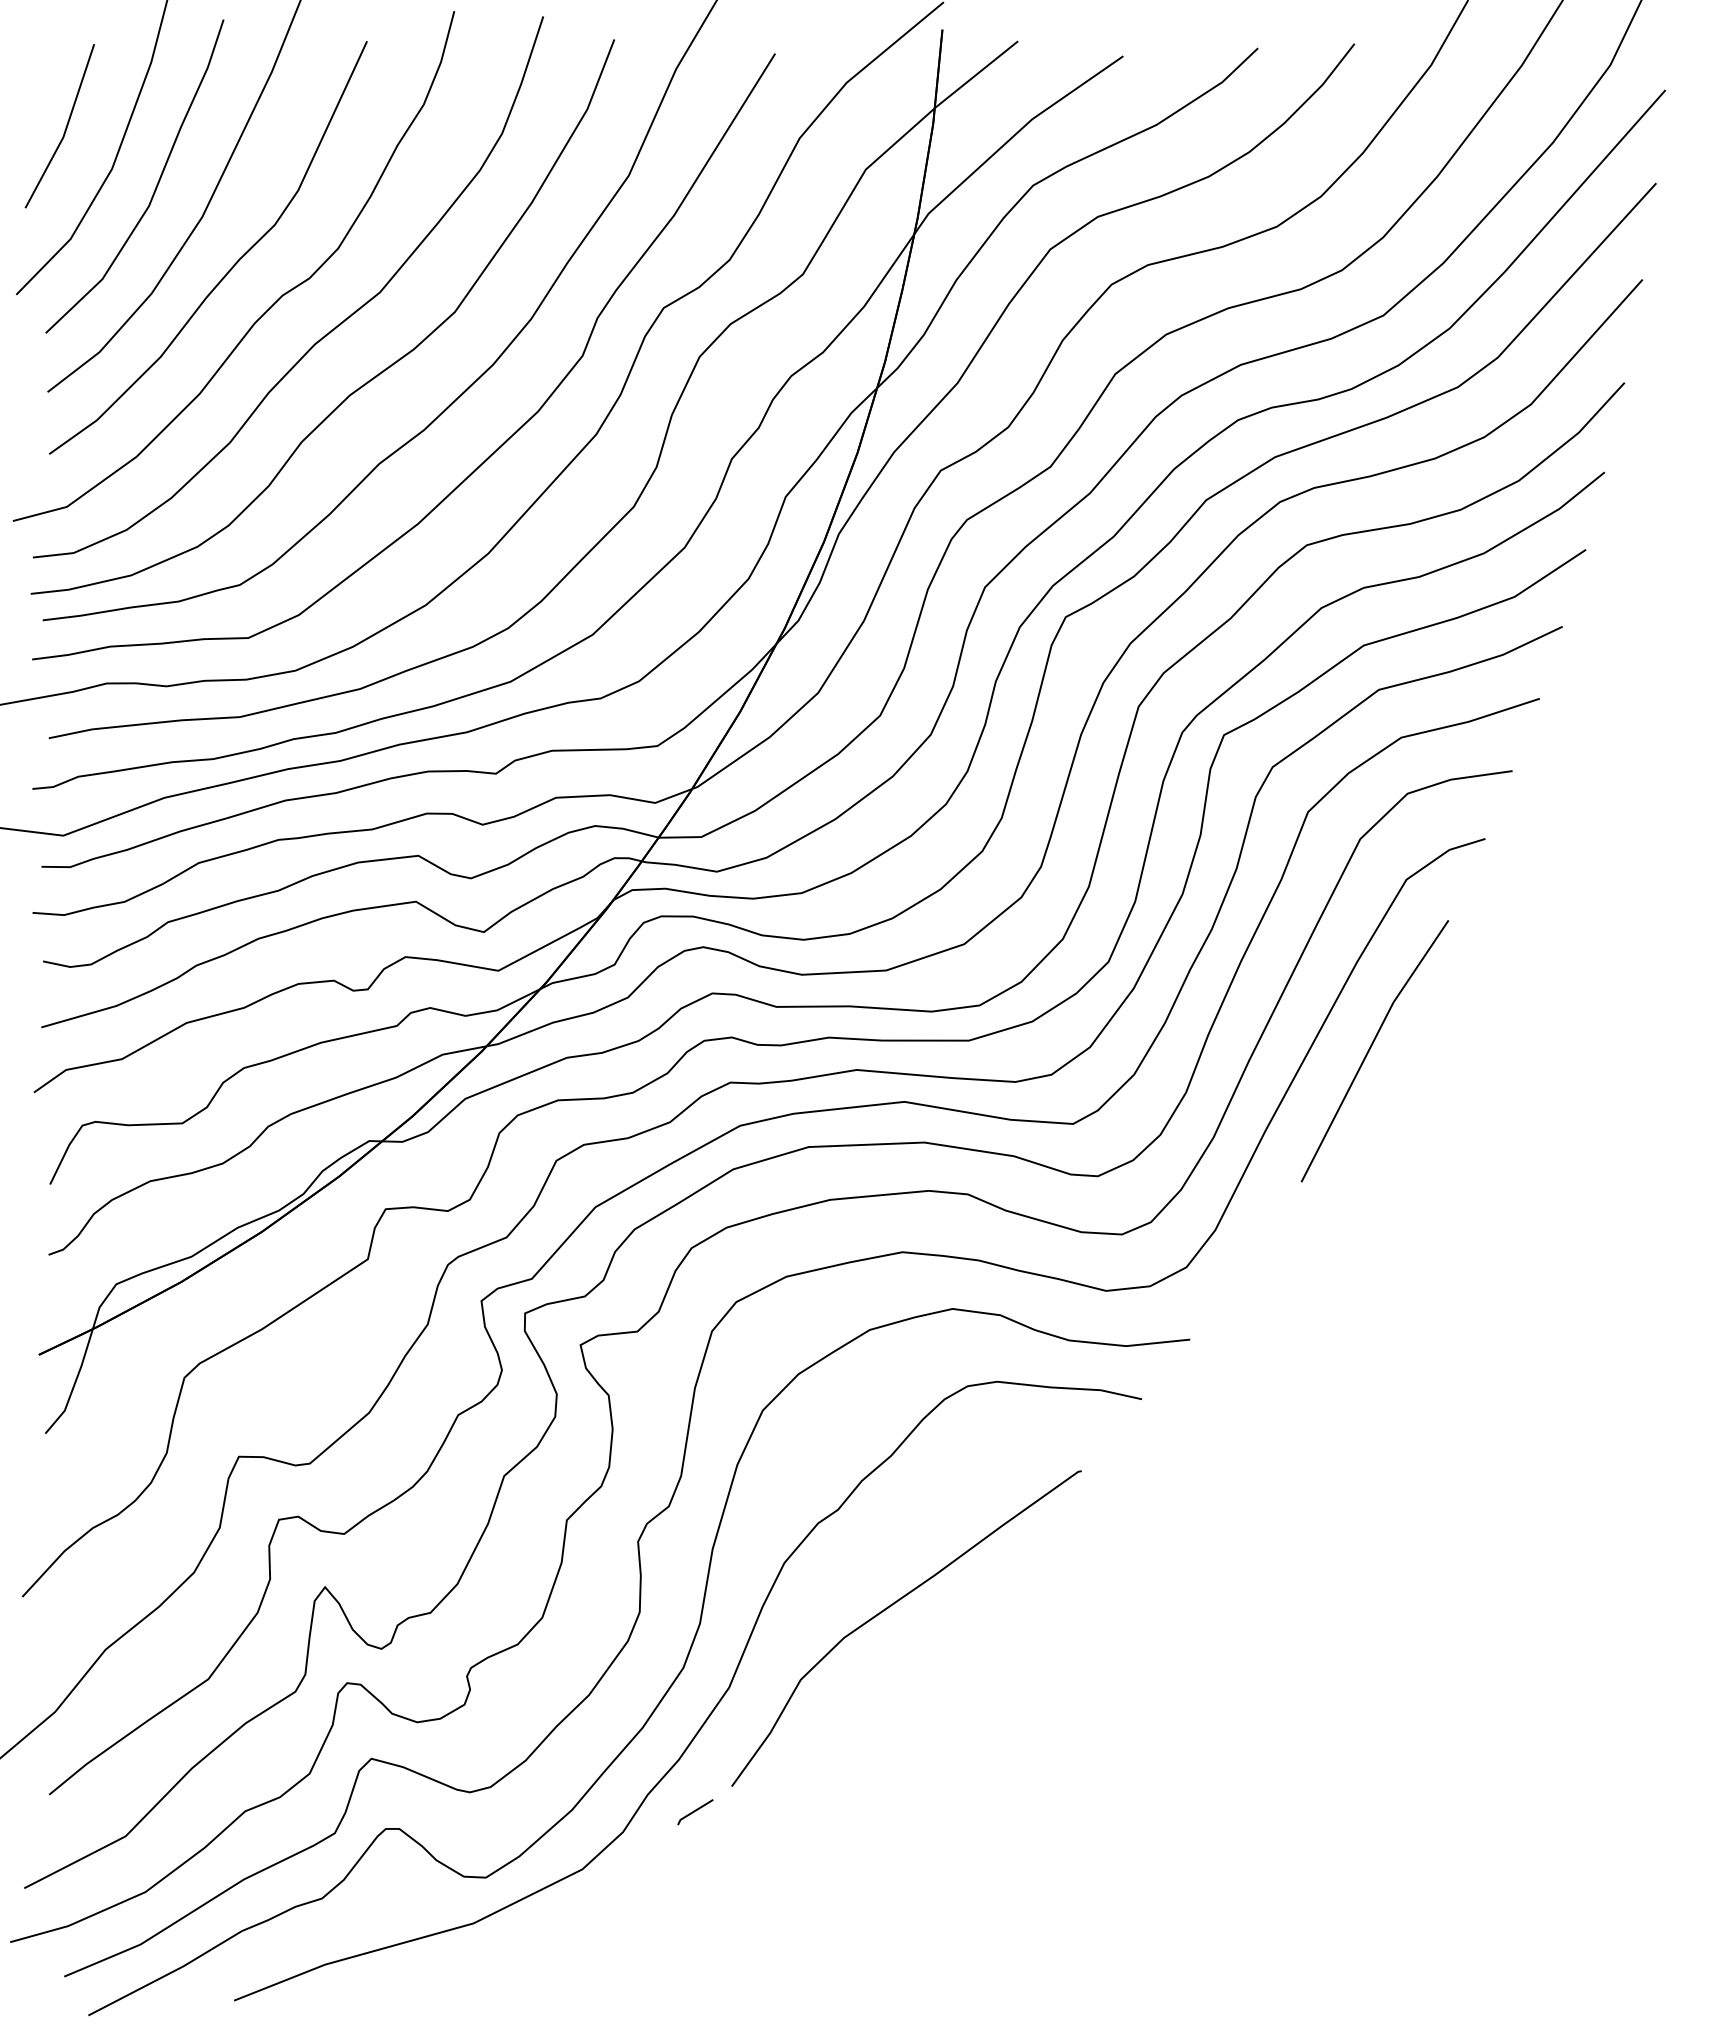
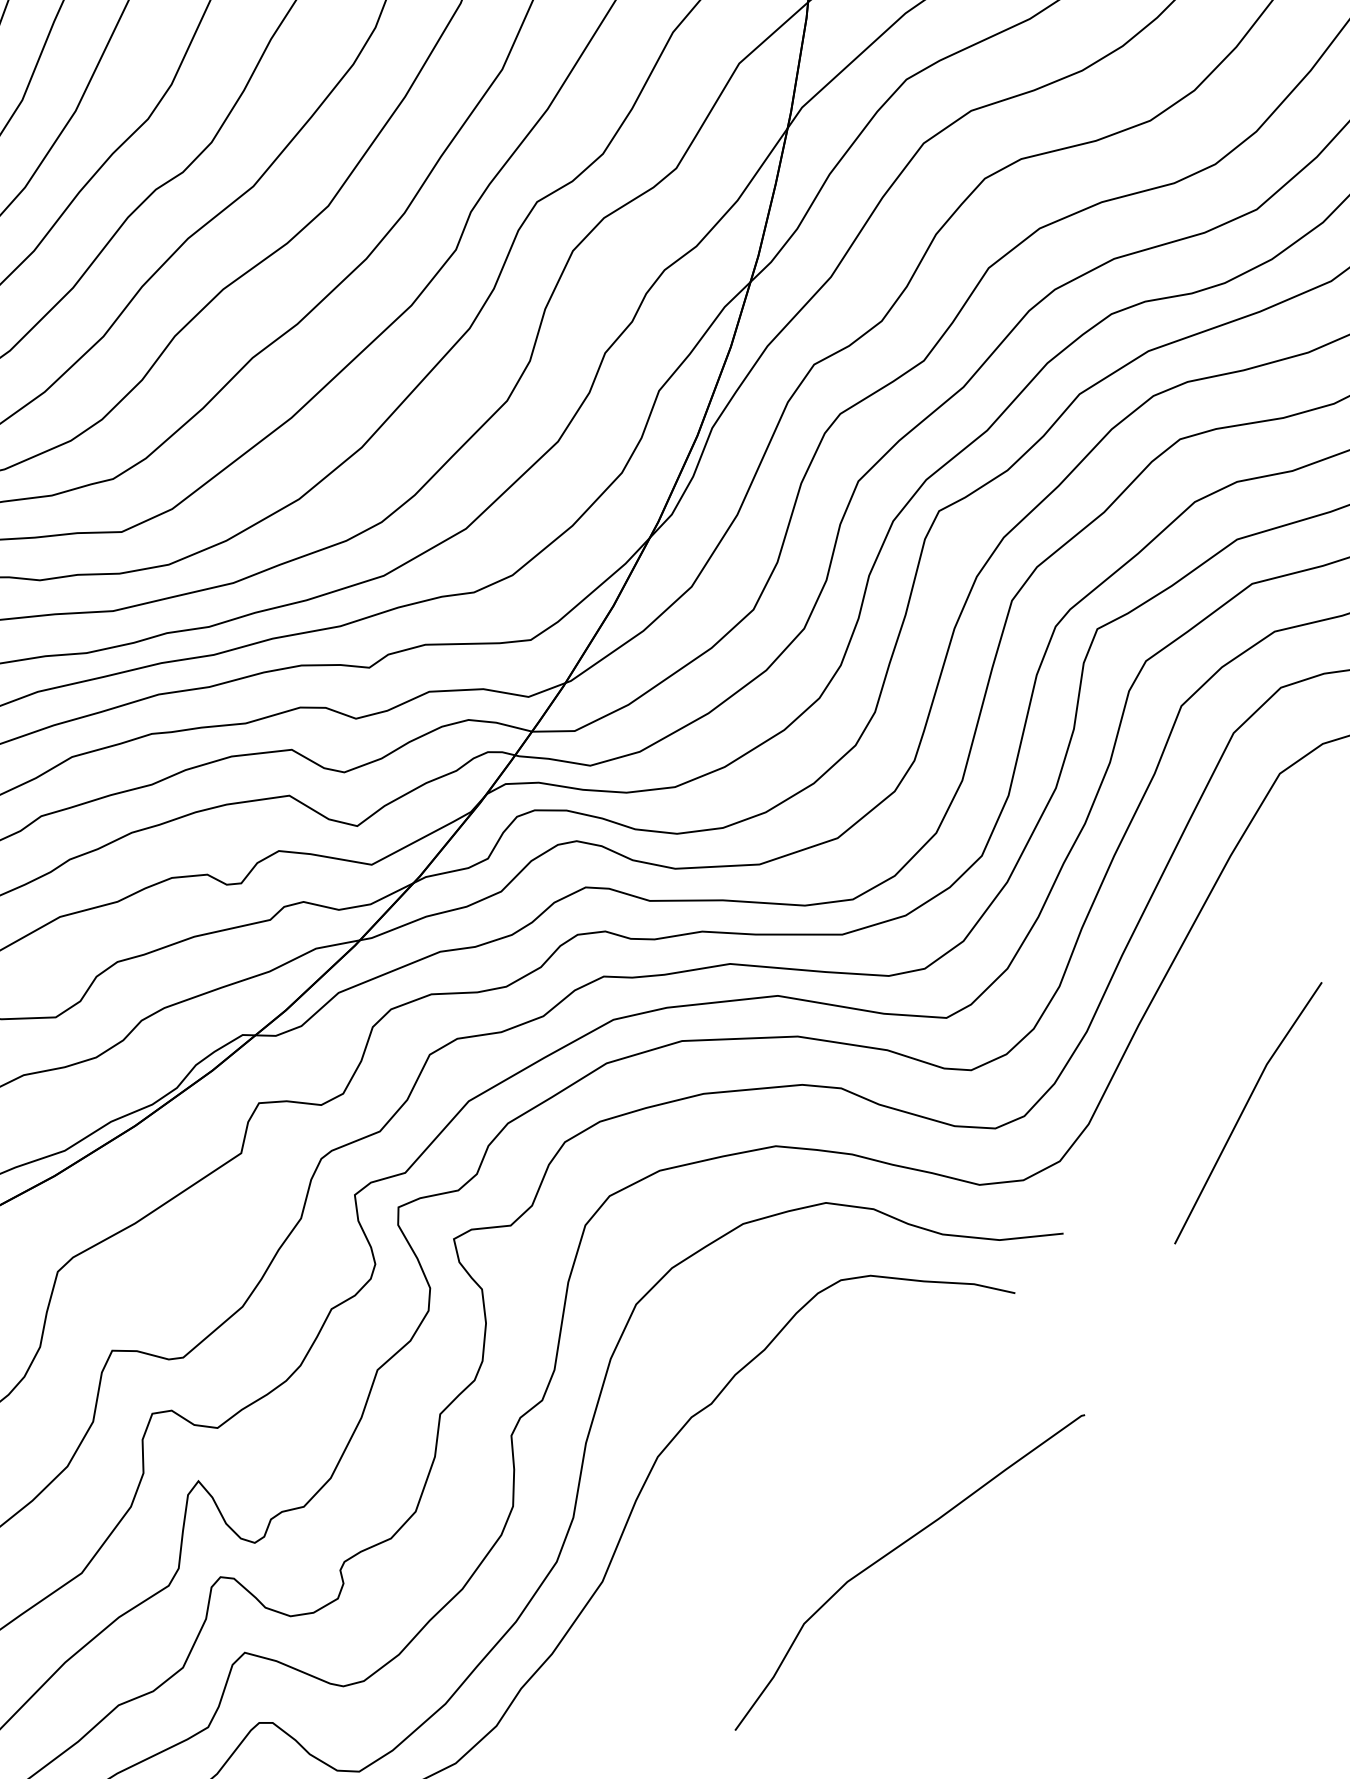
line: (1370, 1049) -> (1243, 1111), moved
curve: (891, 1606) -> (894, 1550), moved
line: (695, 1811) -> (568, 1705), removed

